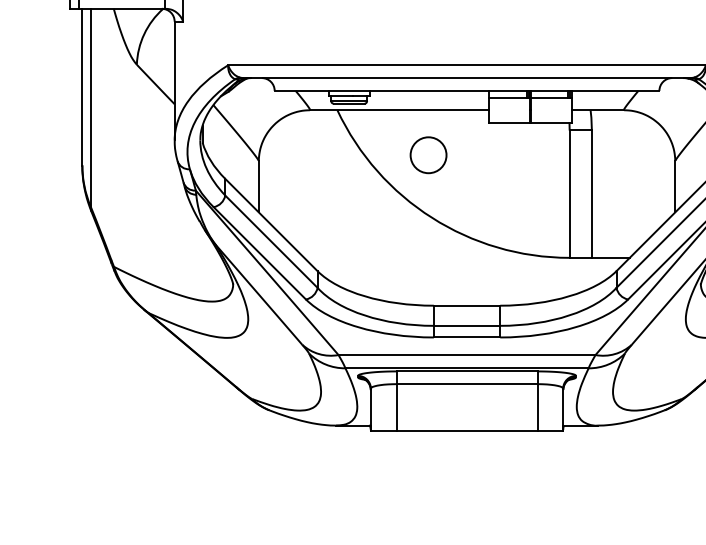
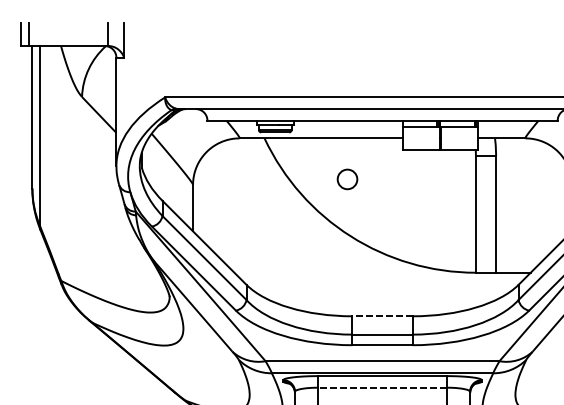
circle: (428, 155) -> (347, 179), size x0.6
line: (466, 305) -> (382, 316), solid -> dashed
line: (467, 384) -> (382, 388), solid -> dashed

